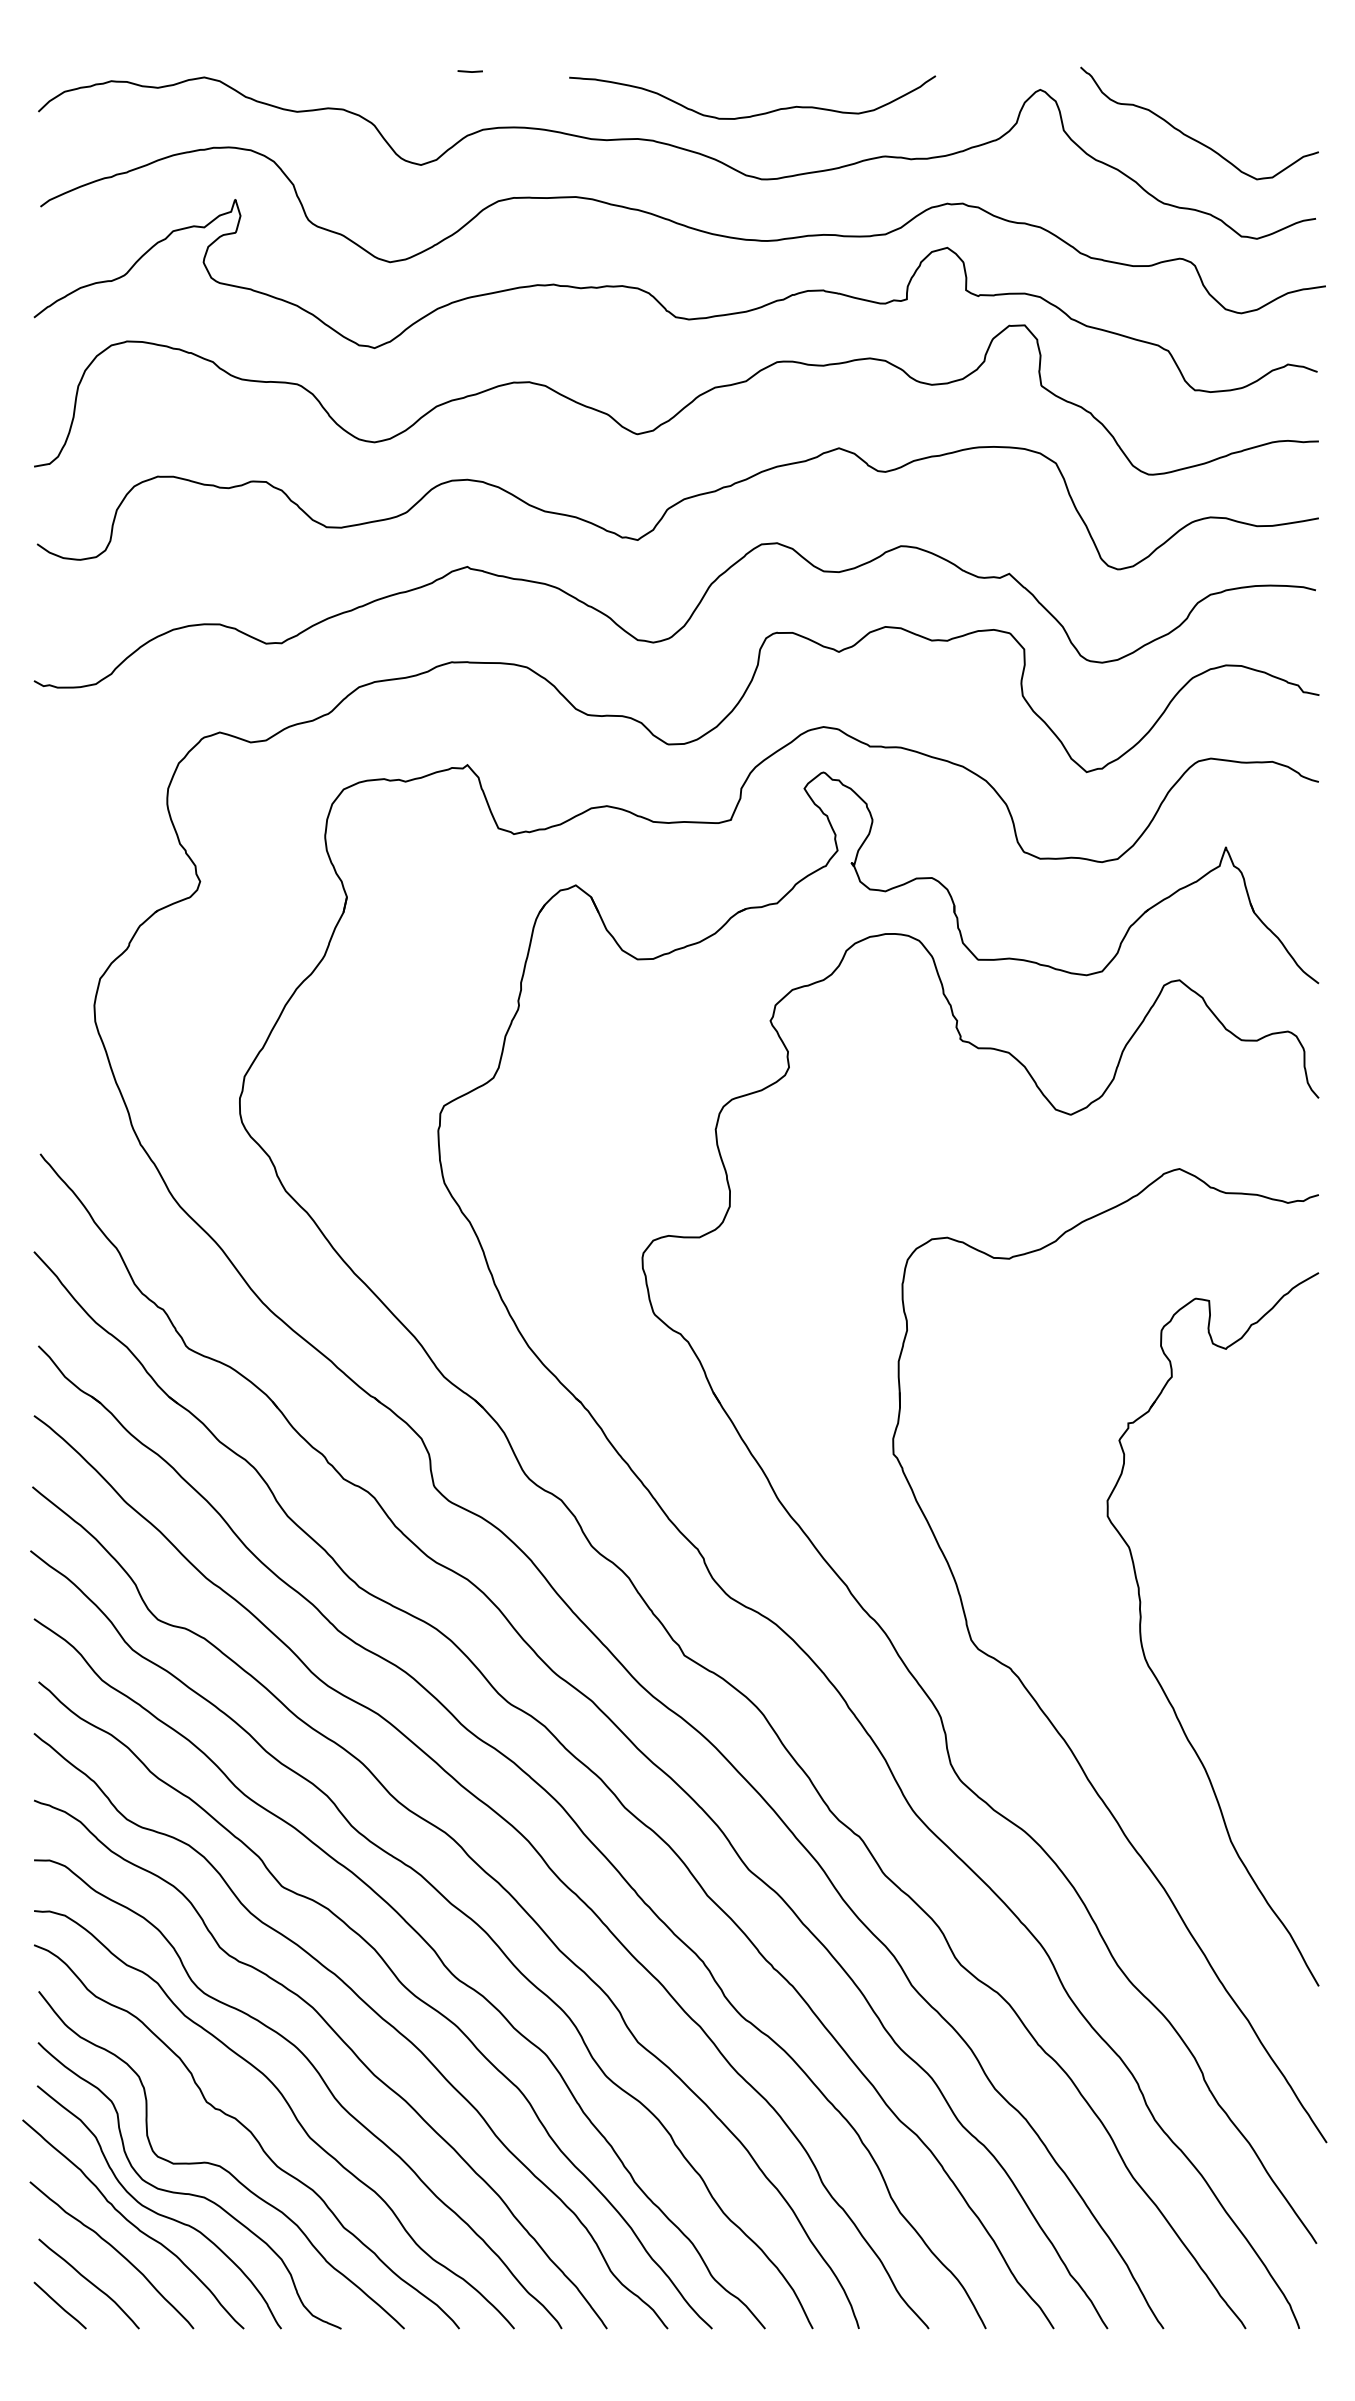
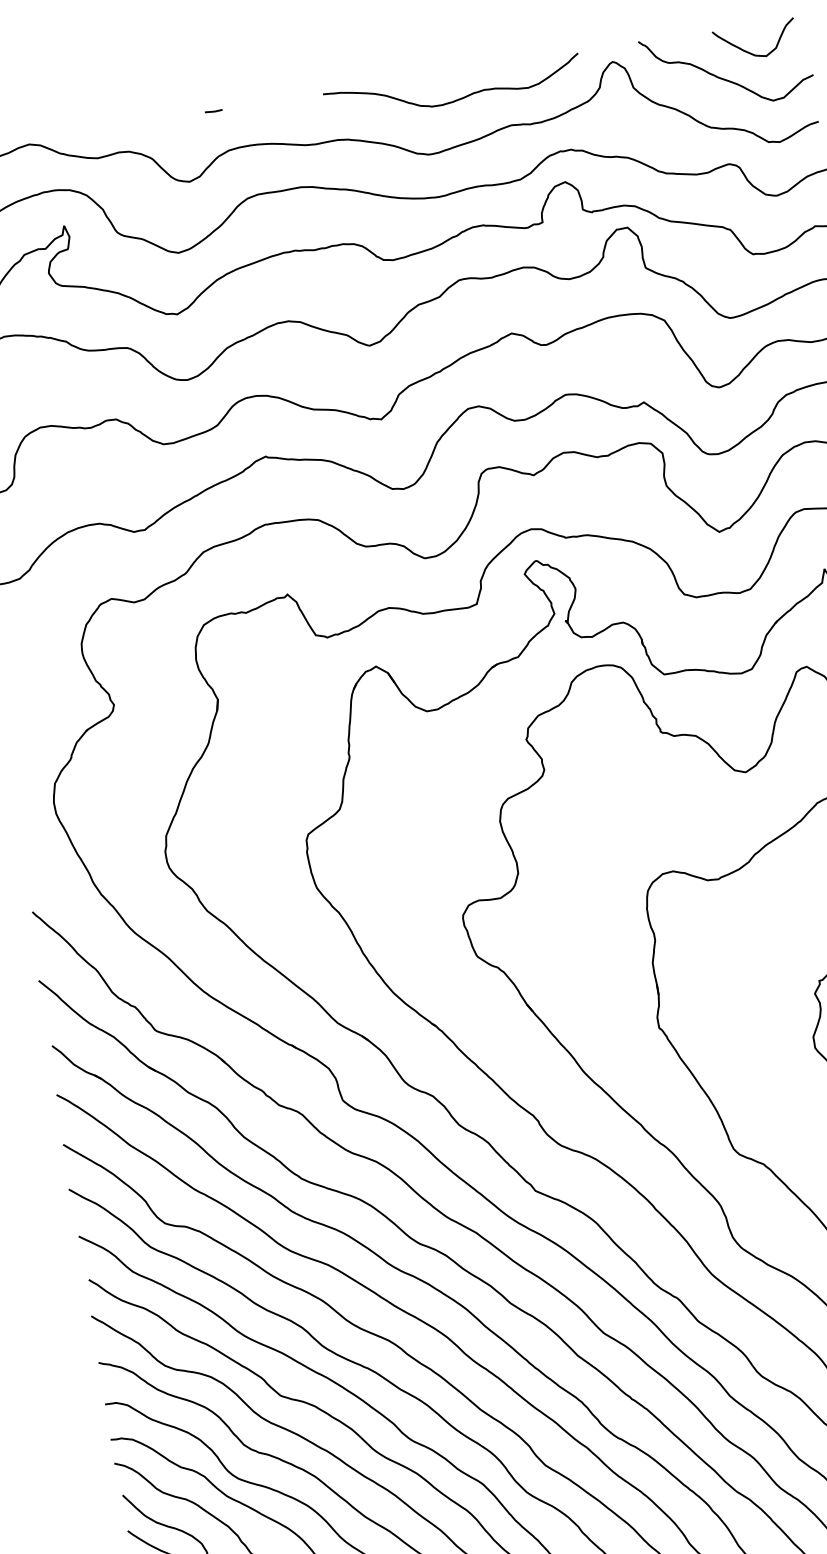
curve: (1236, 107) -> (751, 52), added
curve: (754, 114) -> (456, 99), moved

